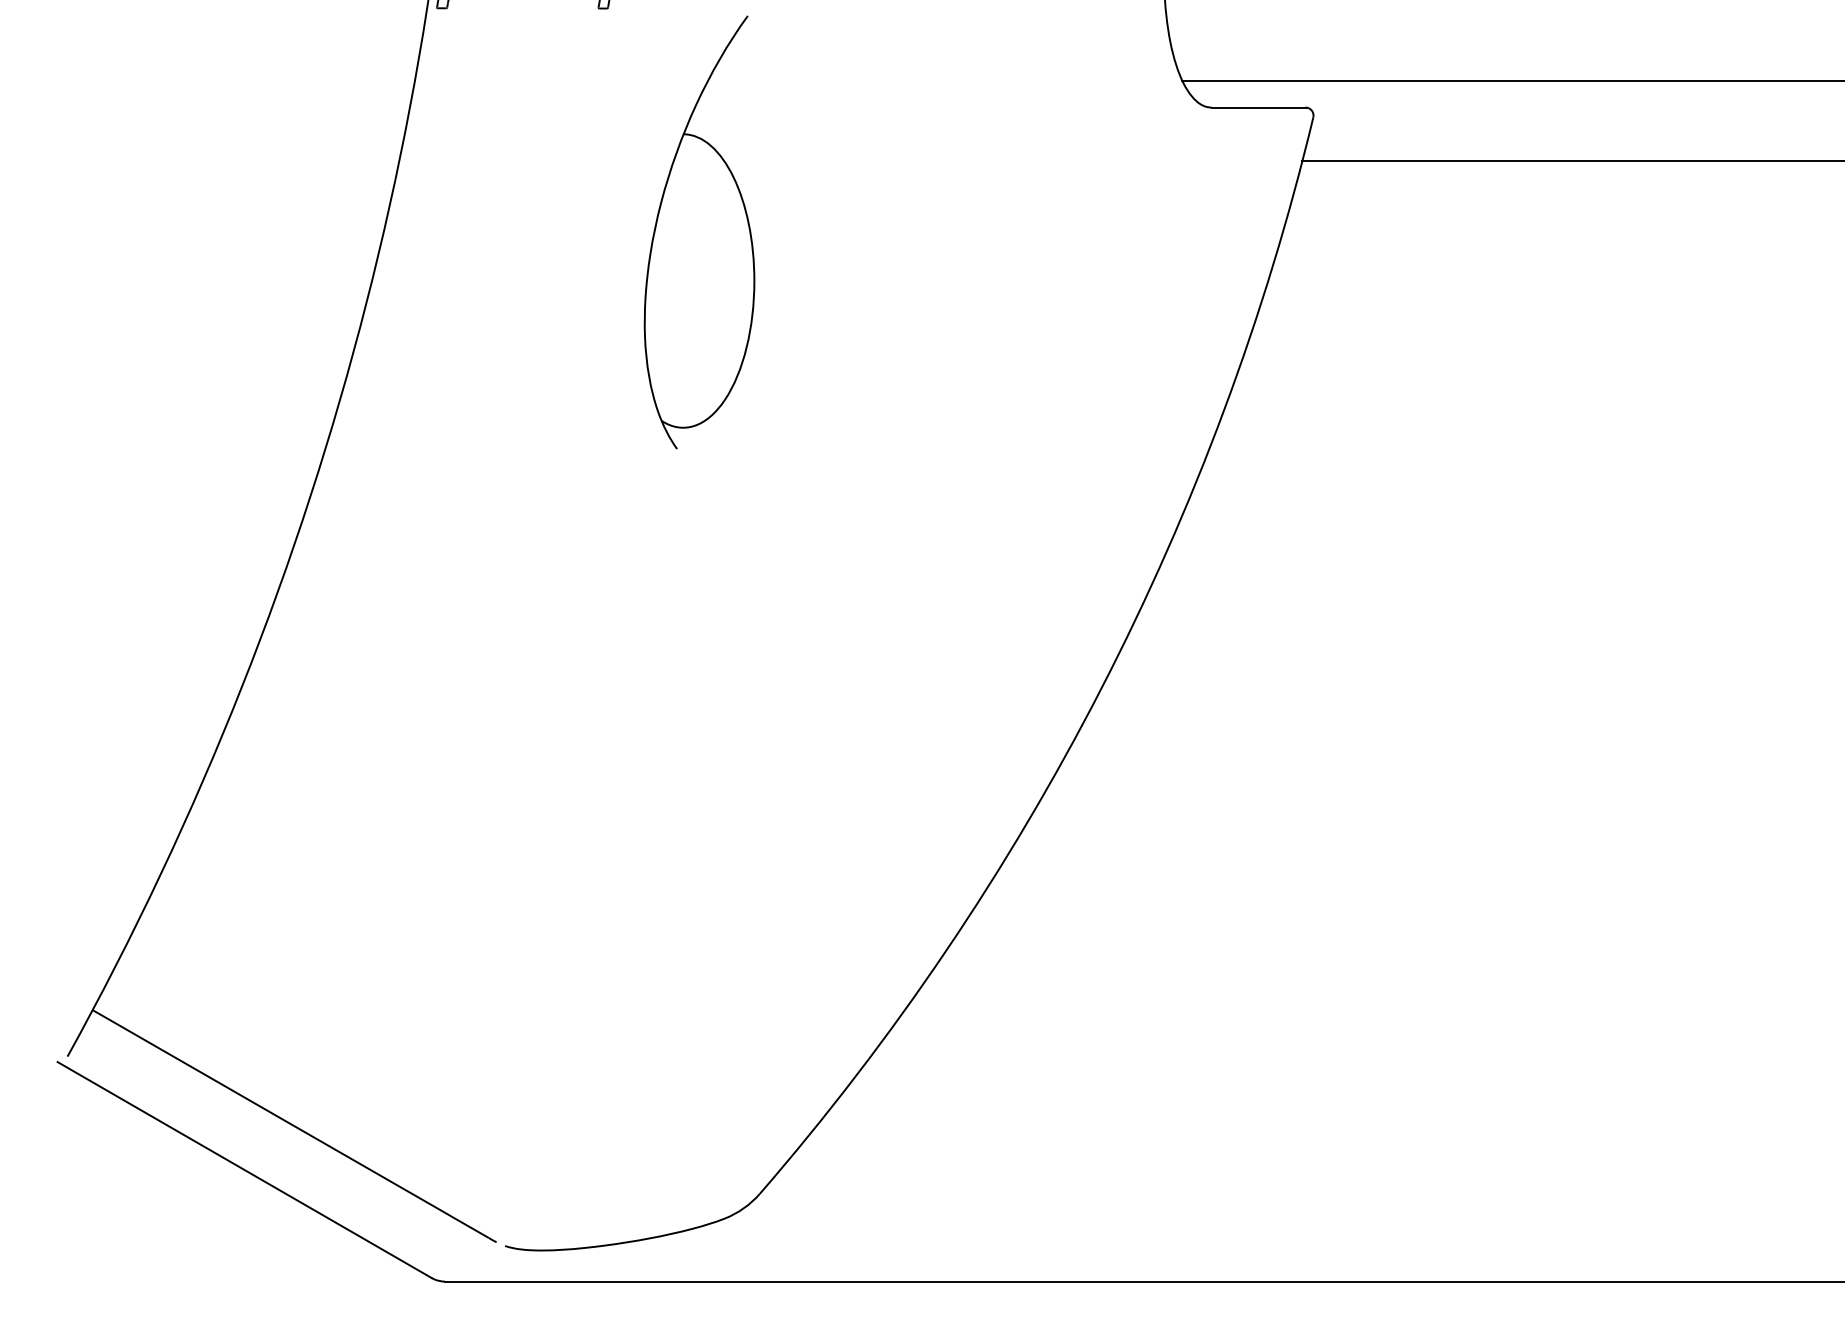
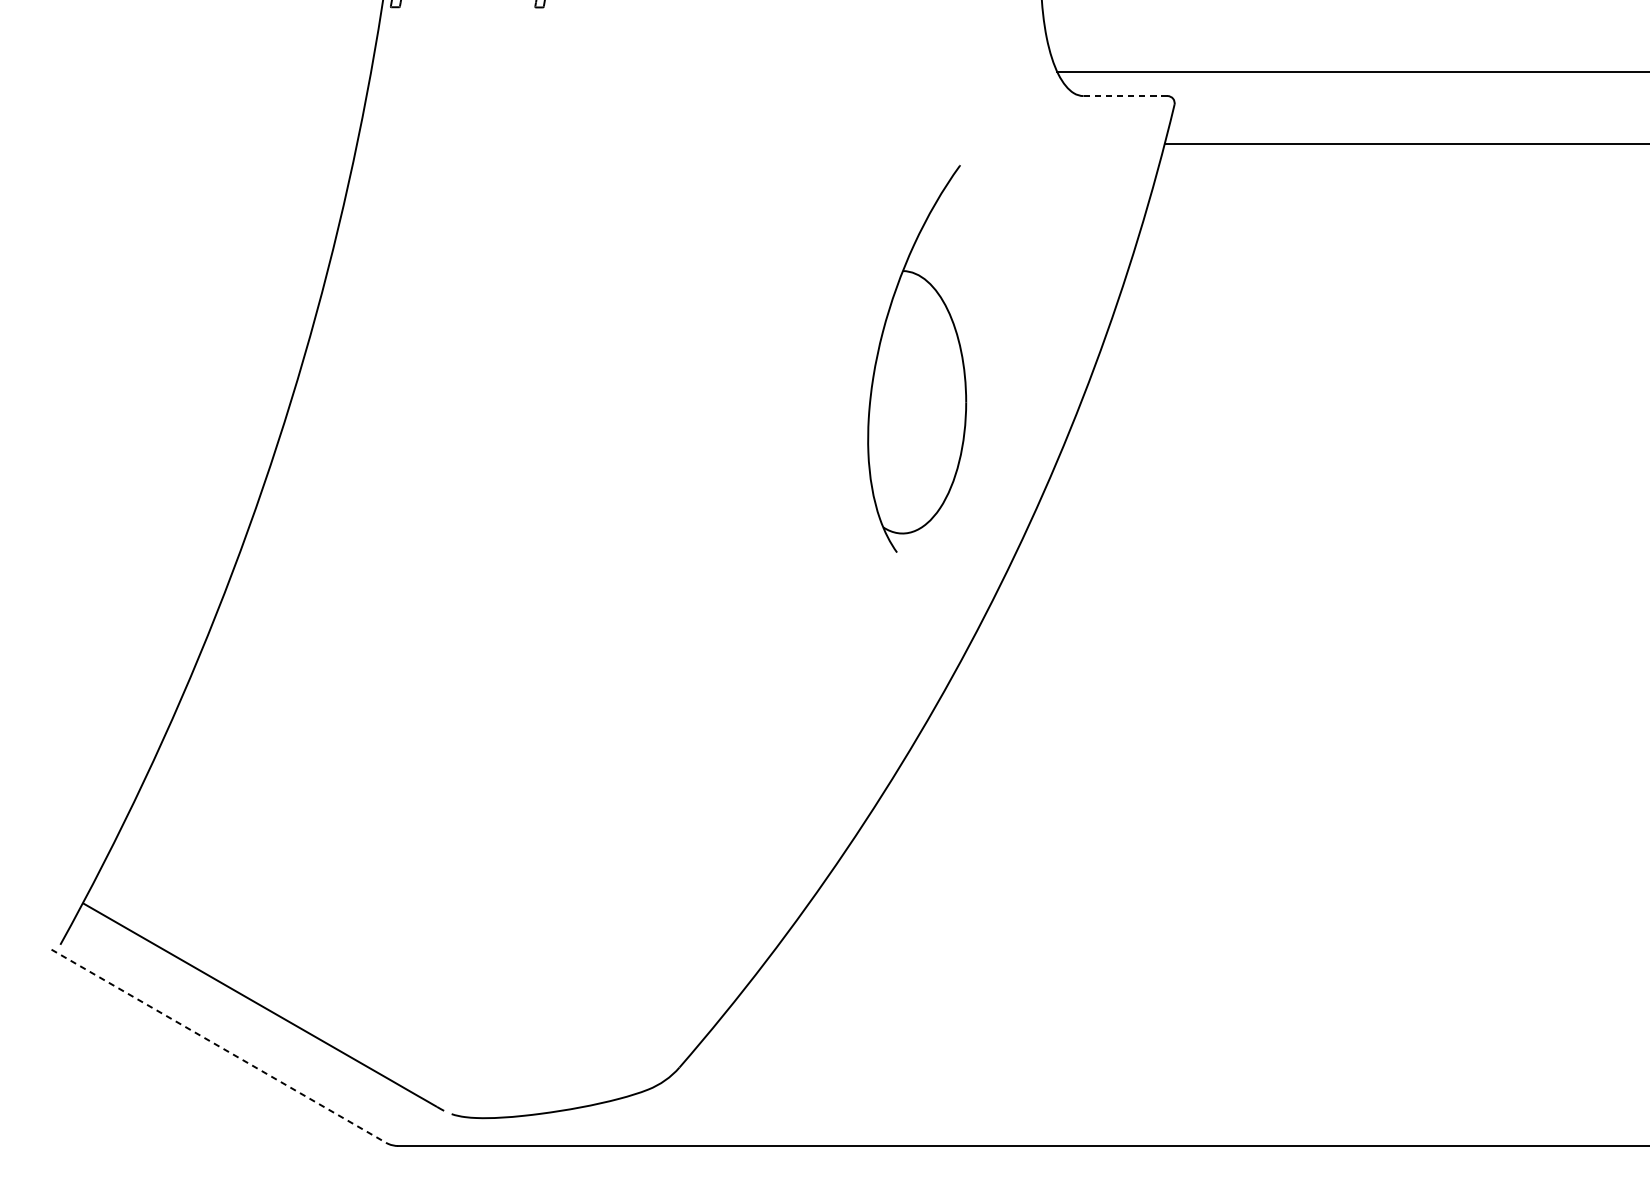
line: (1258, 107) -> (1125, 95), solid -> dashed
part: (699, 232) -> (917, 358), moved
line: (244, 1170) -> (218, 1046), solid -> dashed

